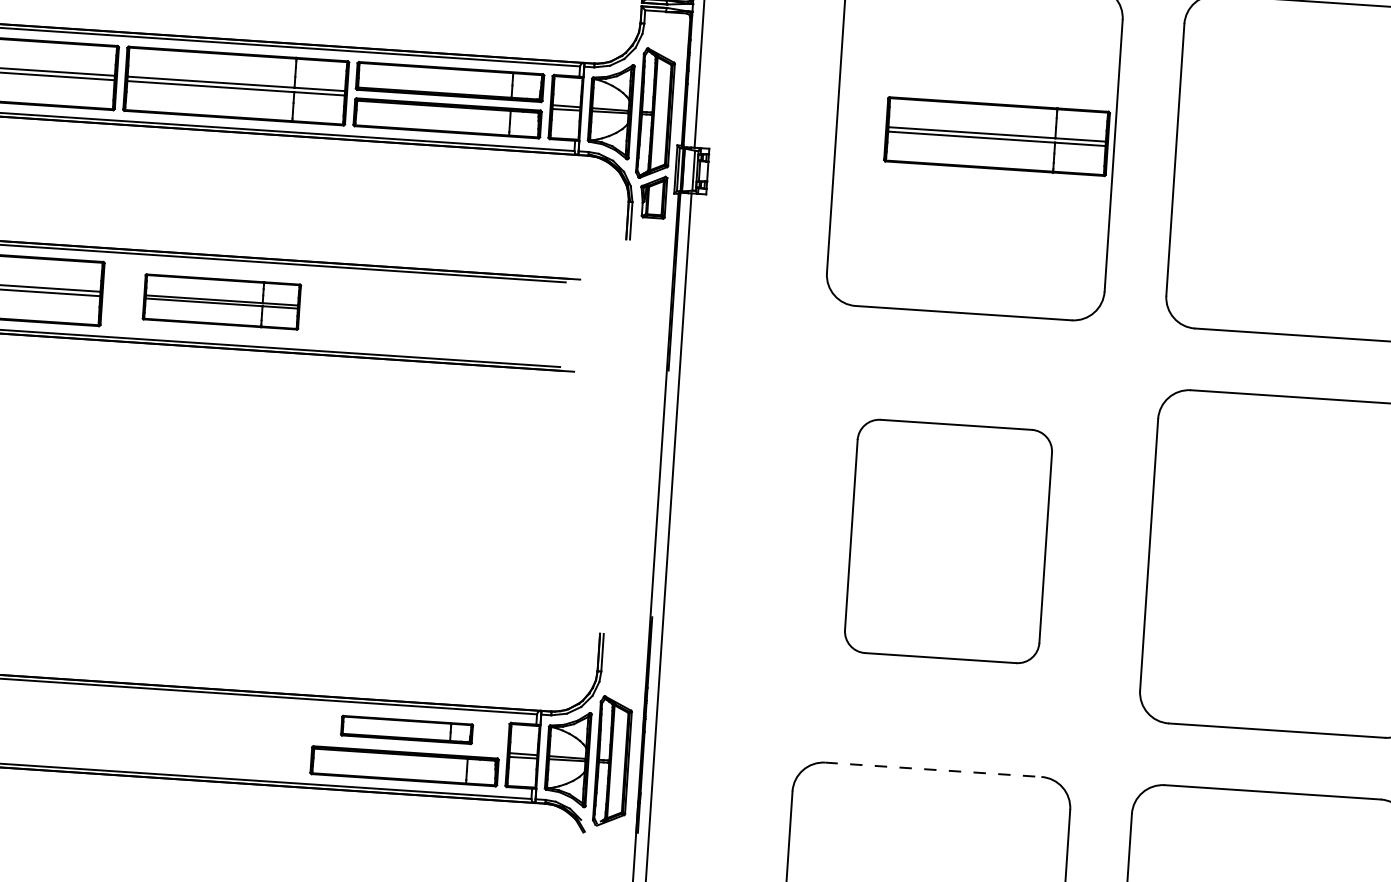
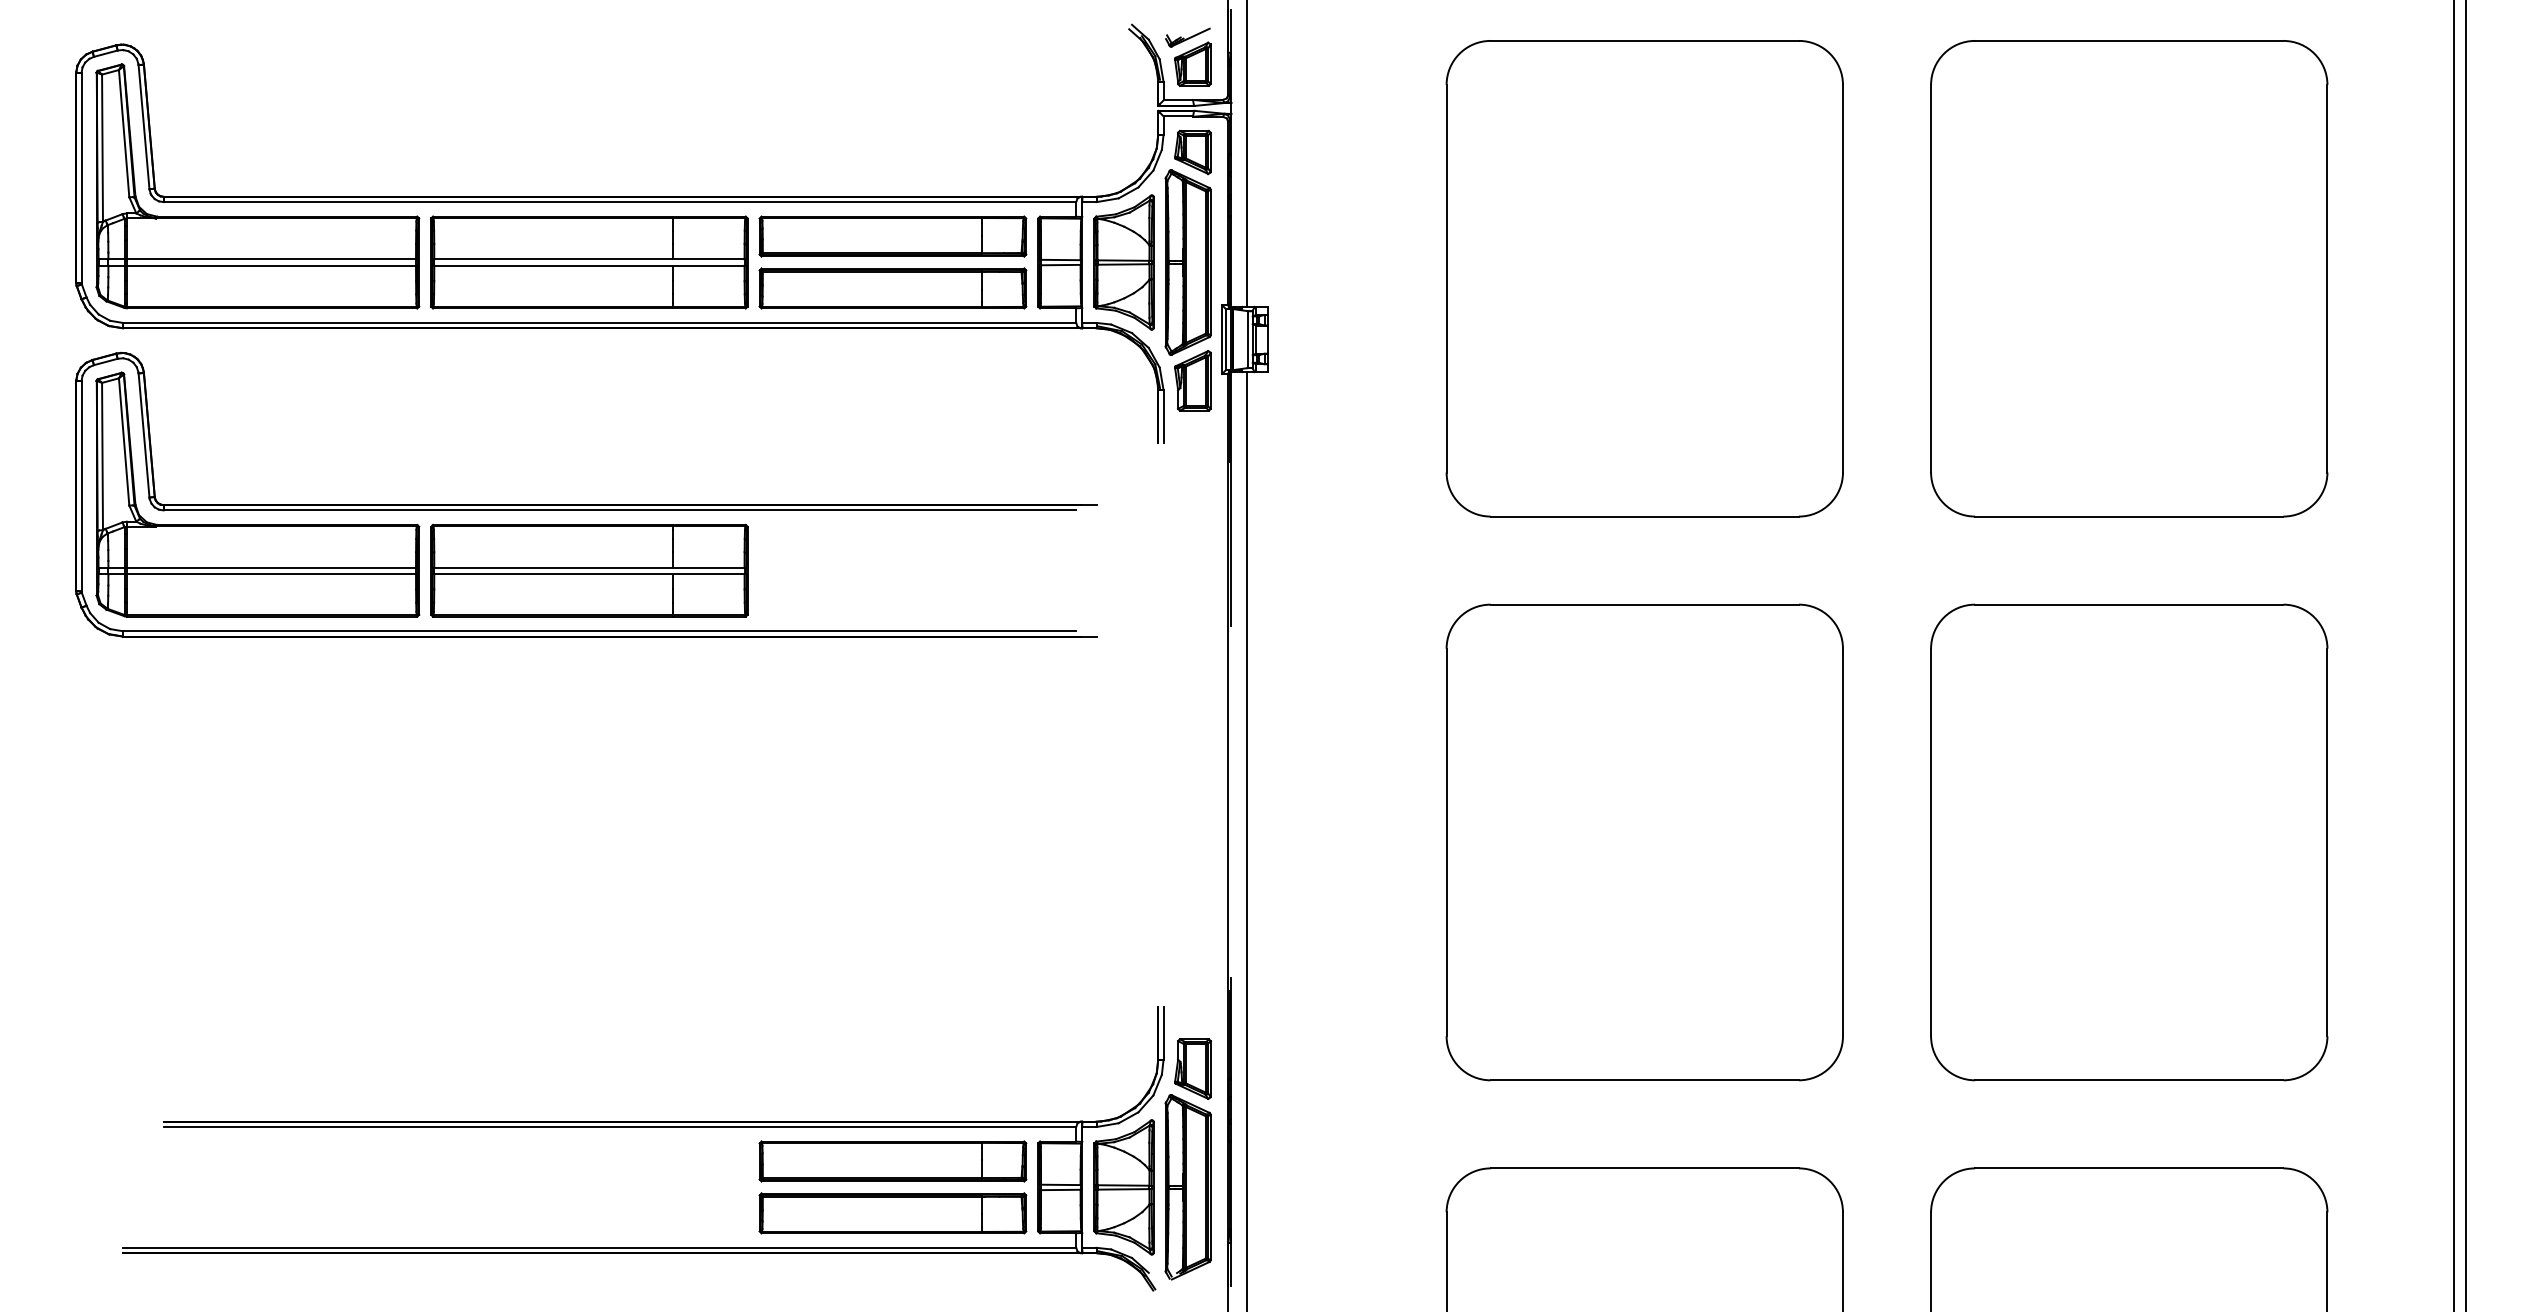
part: (663, 37) -> (1192, 152), added
part: (997, 136) -> (1675, 262), removed
part: (221, 301) -> (589, 570), size x1.43
part: (948, 541) -> (1644, 842), size x1.43
part: (621, 678) -> (1192, 1068), added
part: (406, 729) -> (892, 1161), size x1.43
line: (933, 769) -> (1645, 1168), dashed -> solid

